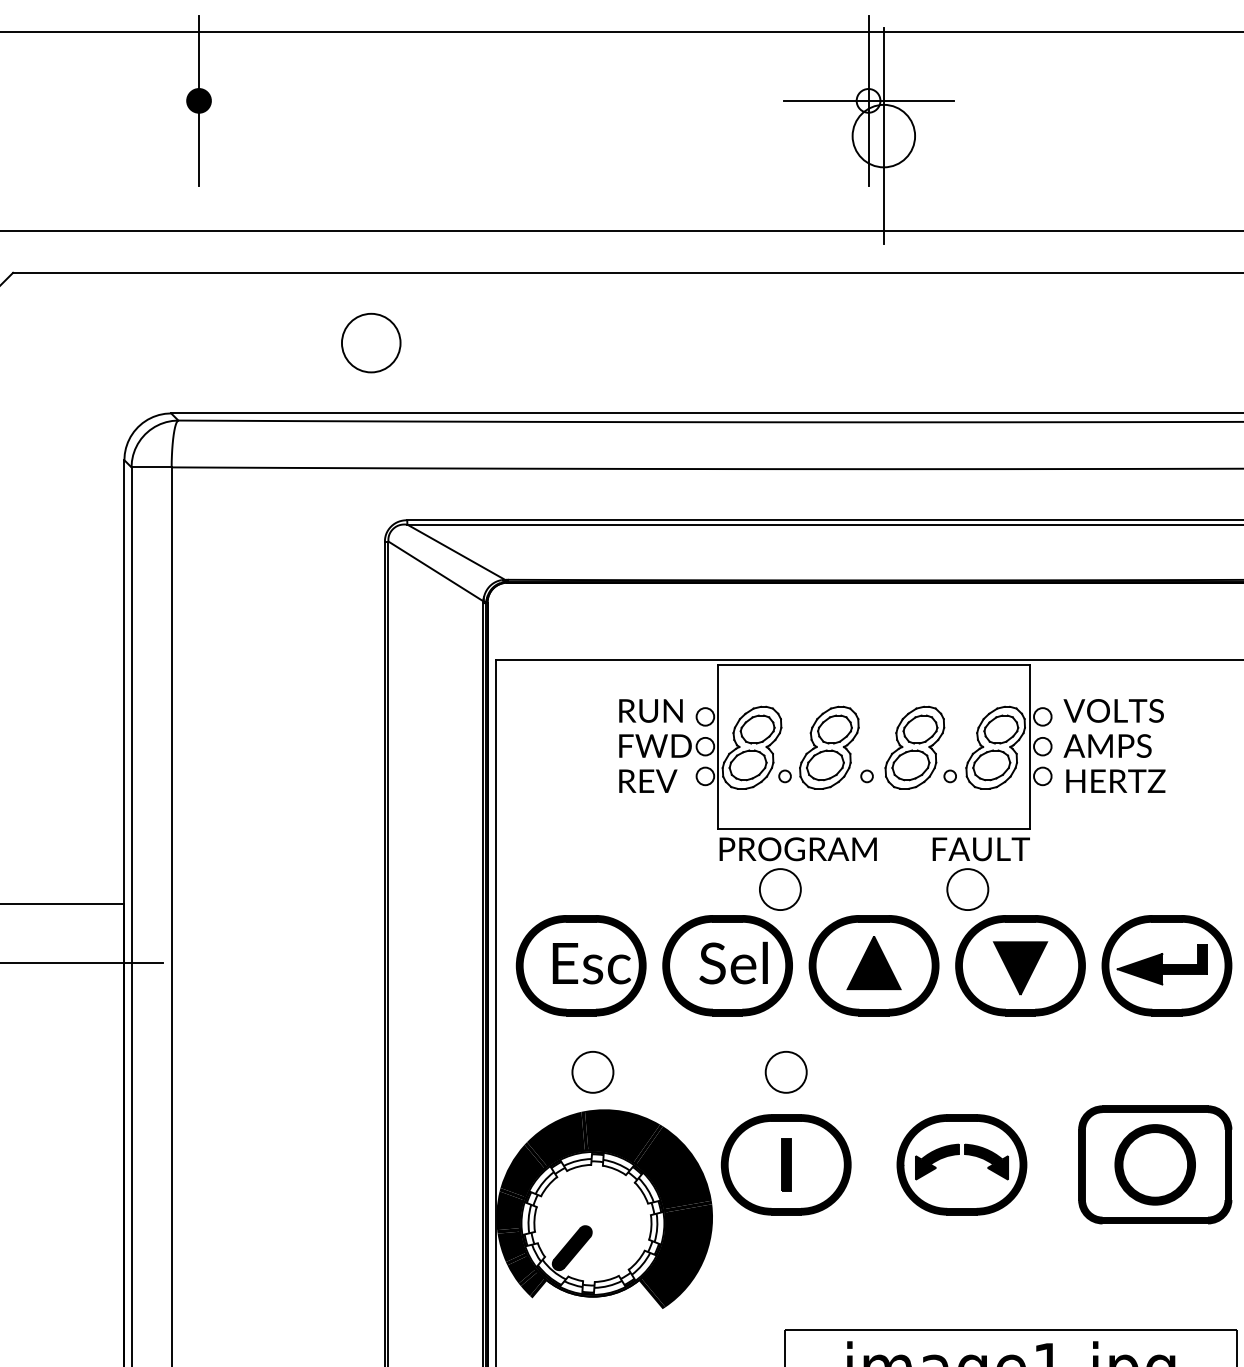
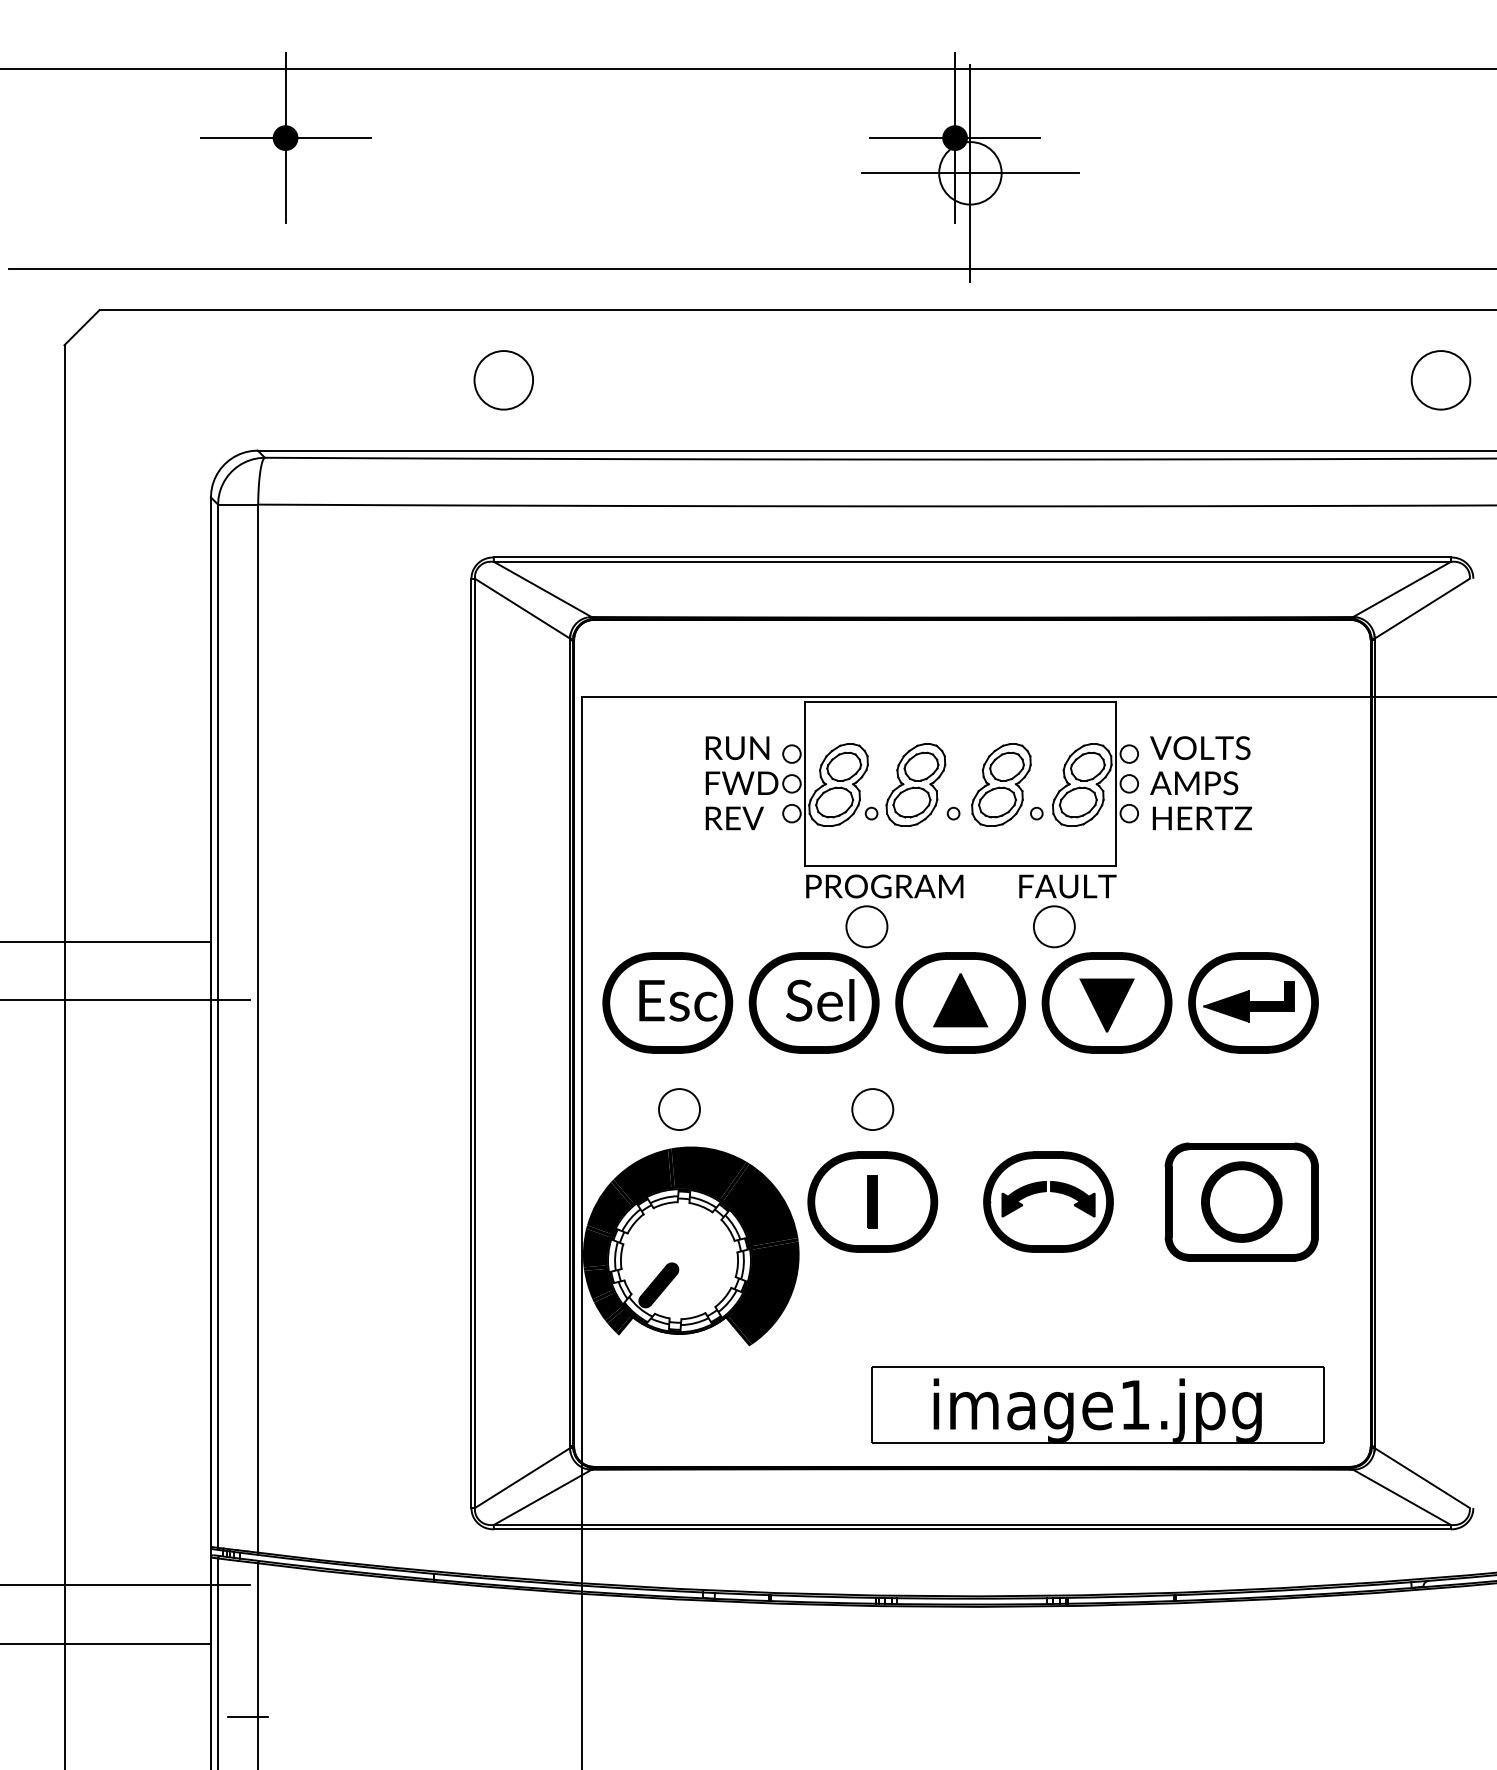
fill: (867, 100) -> (954, 137), added
line: (198, 101) -> (285, 138), added
line: (883, 136) -> (970, 173), added
circle: (370, 343) -> (503, 380), moved

